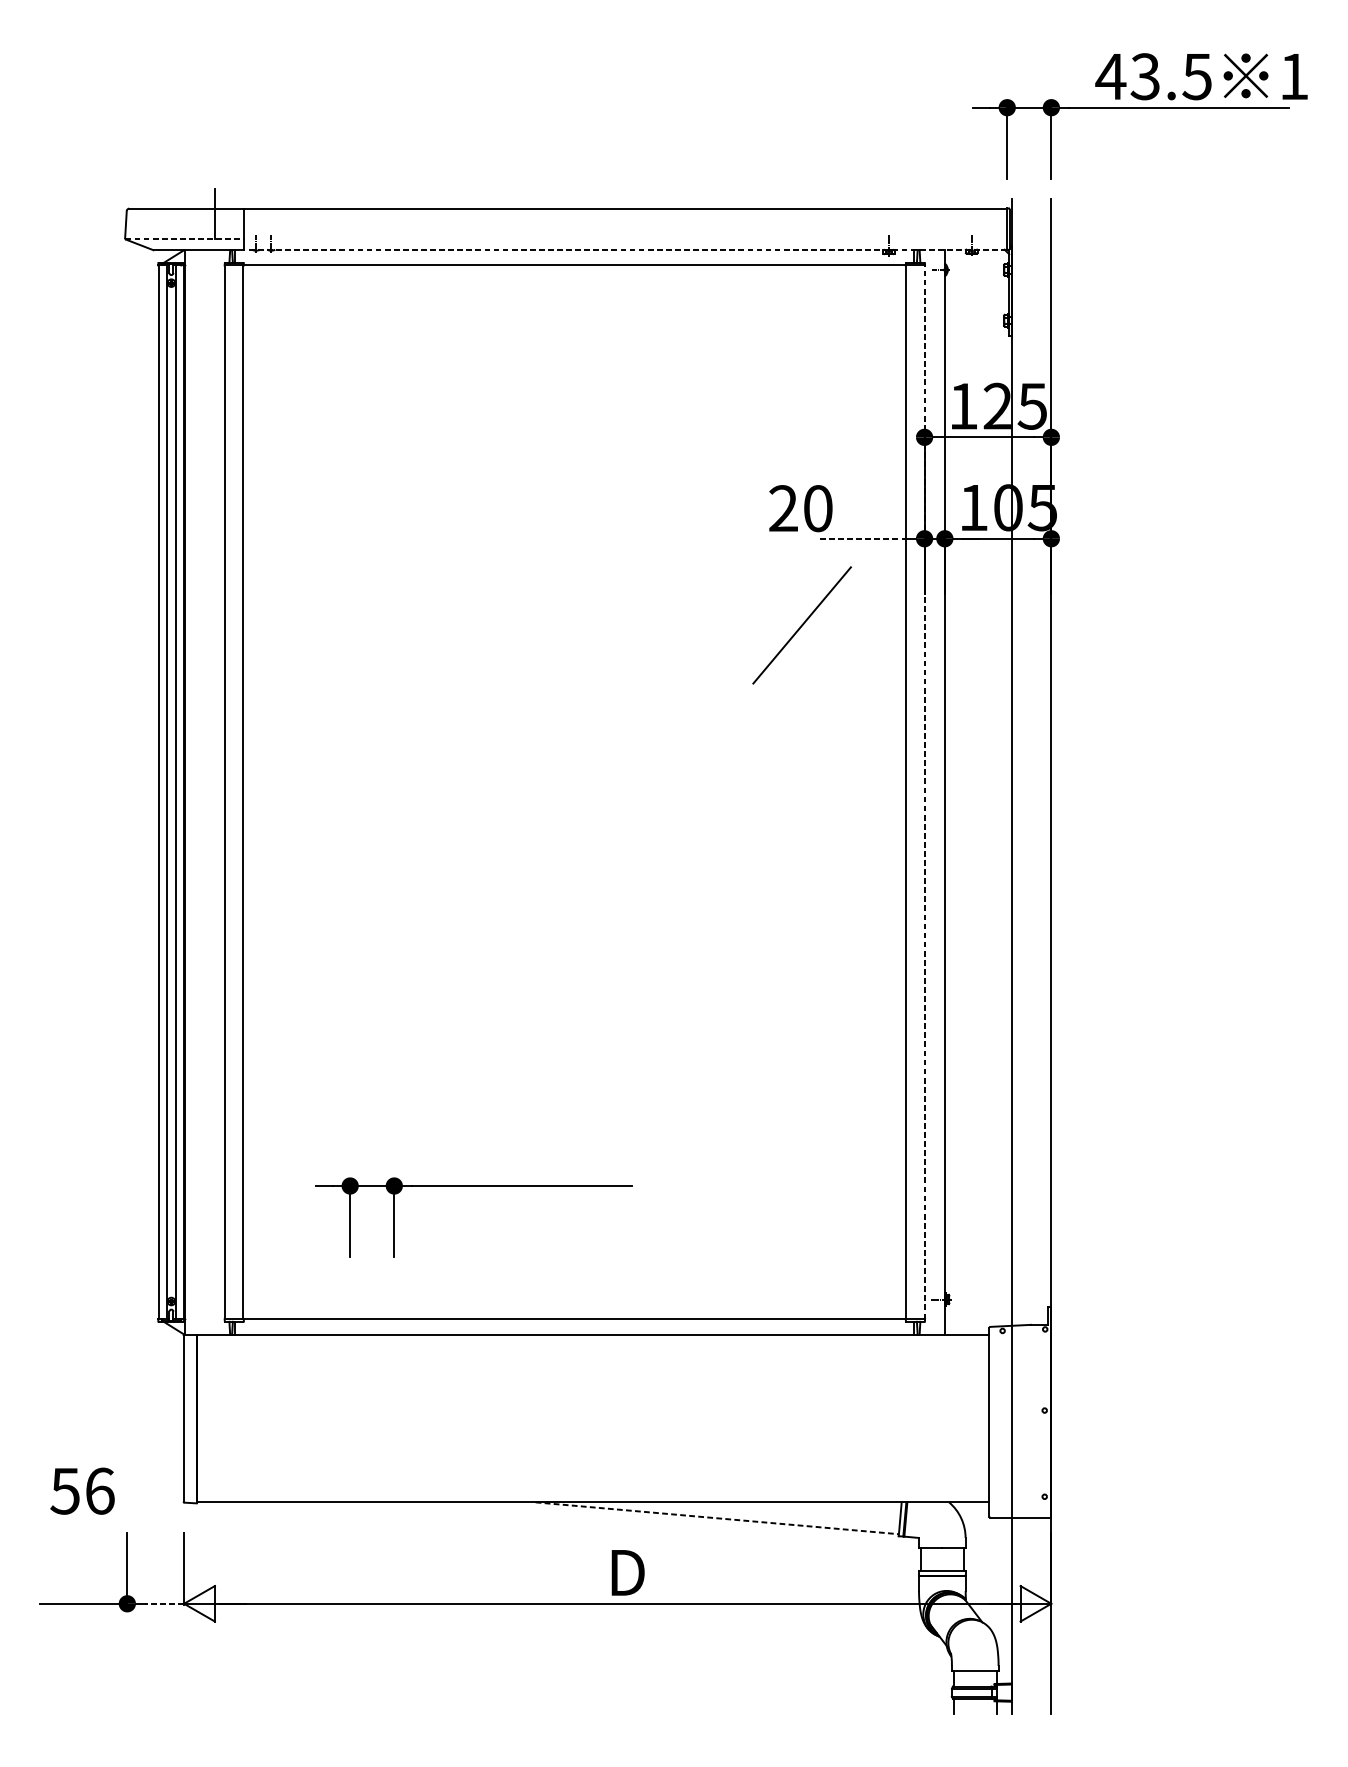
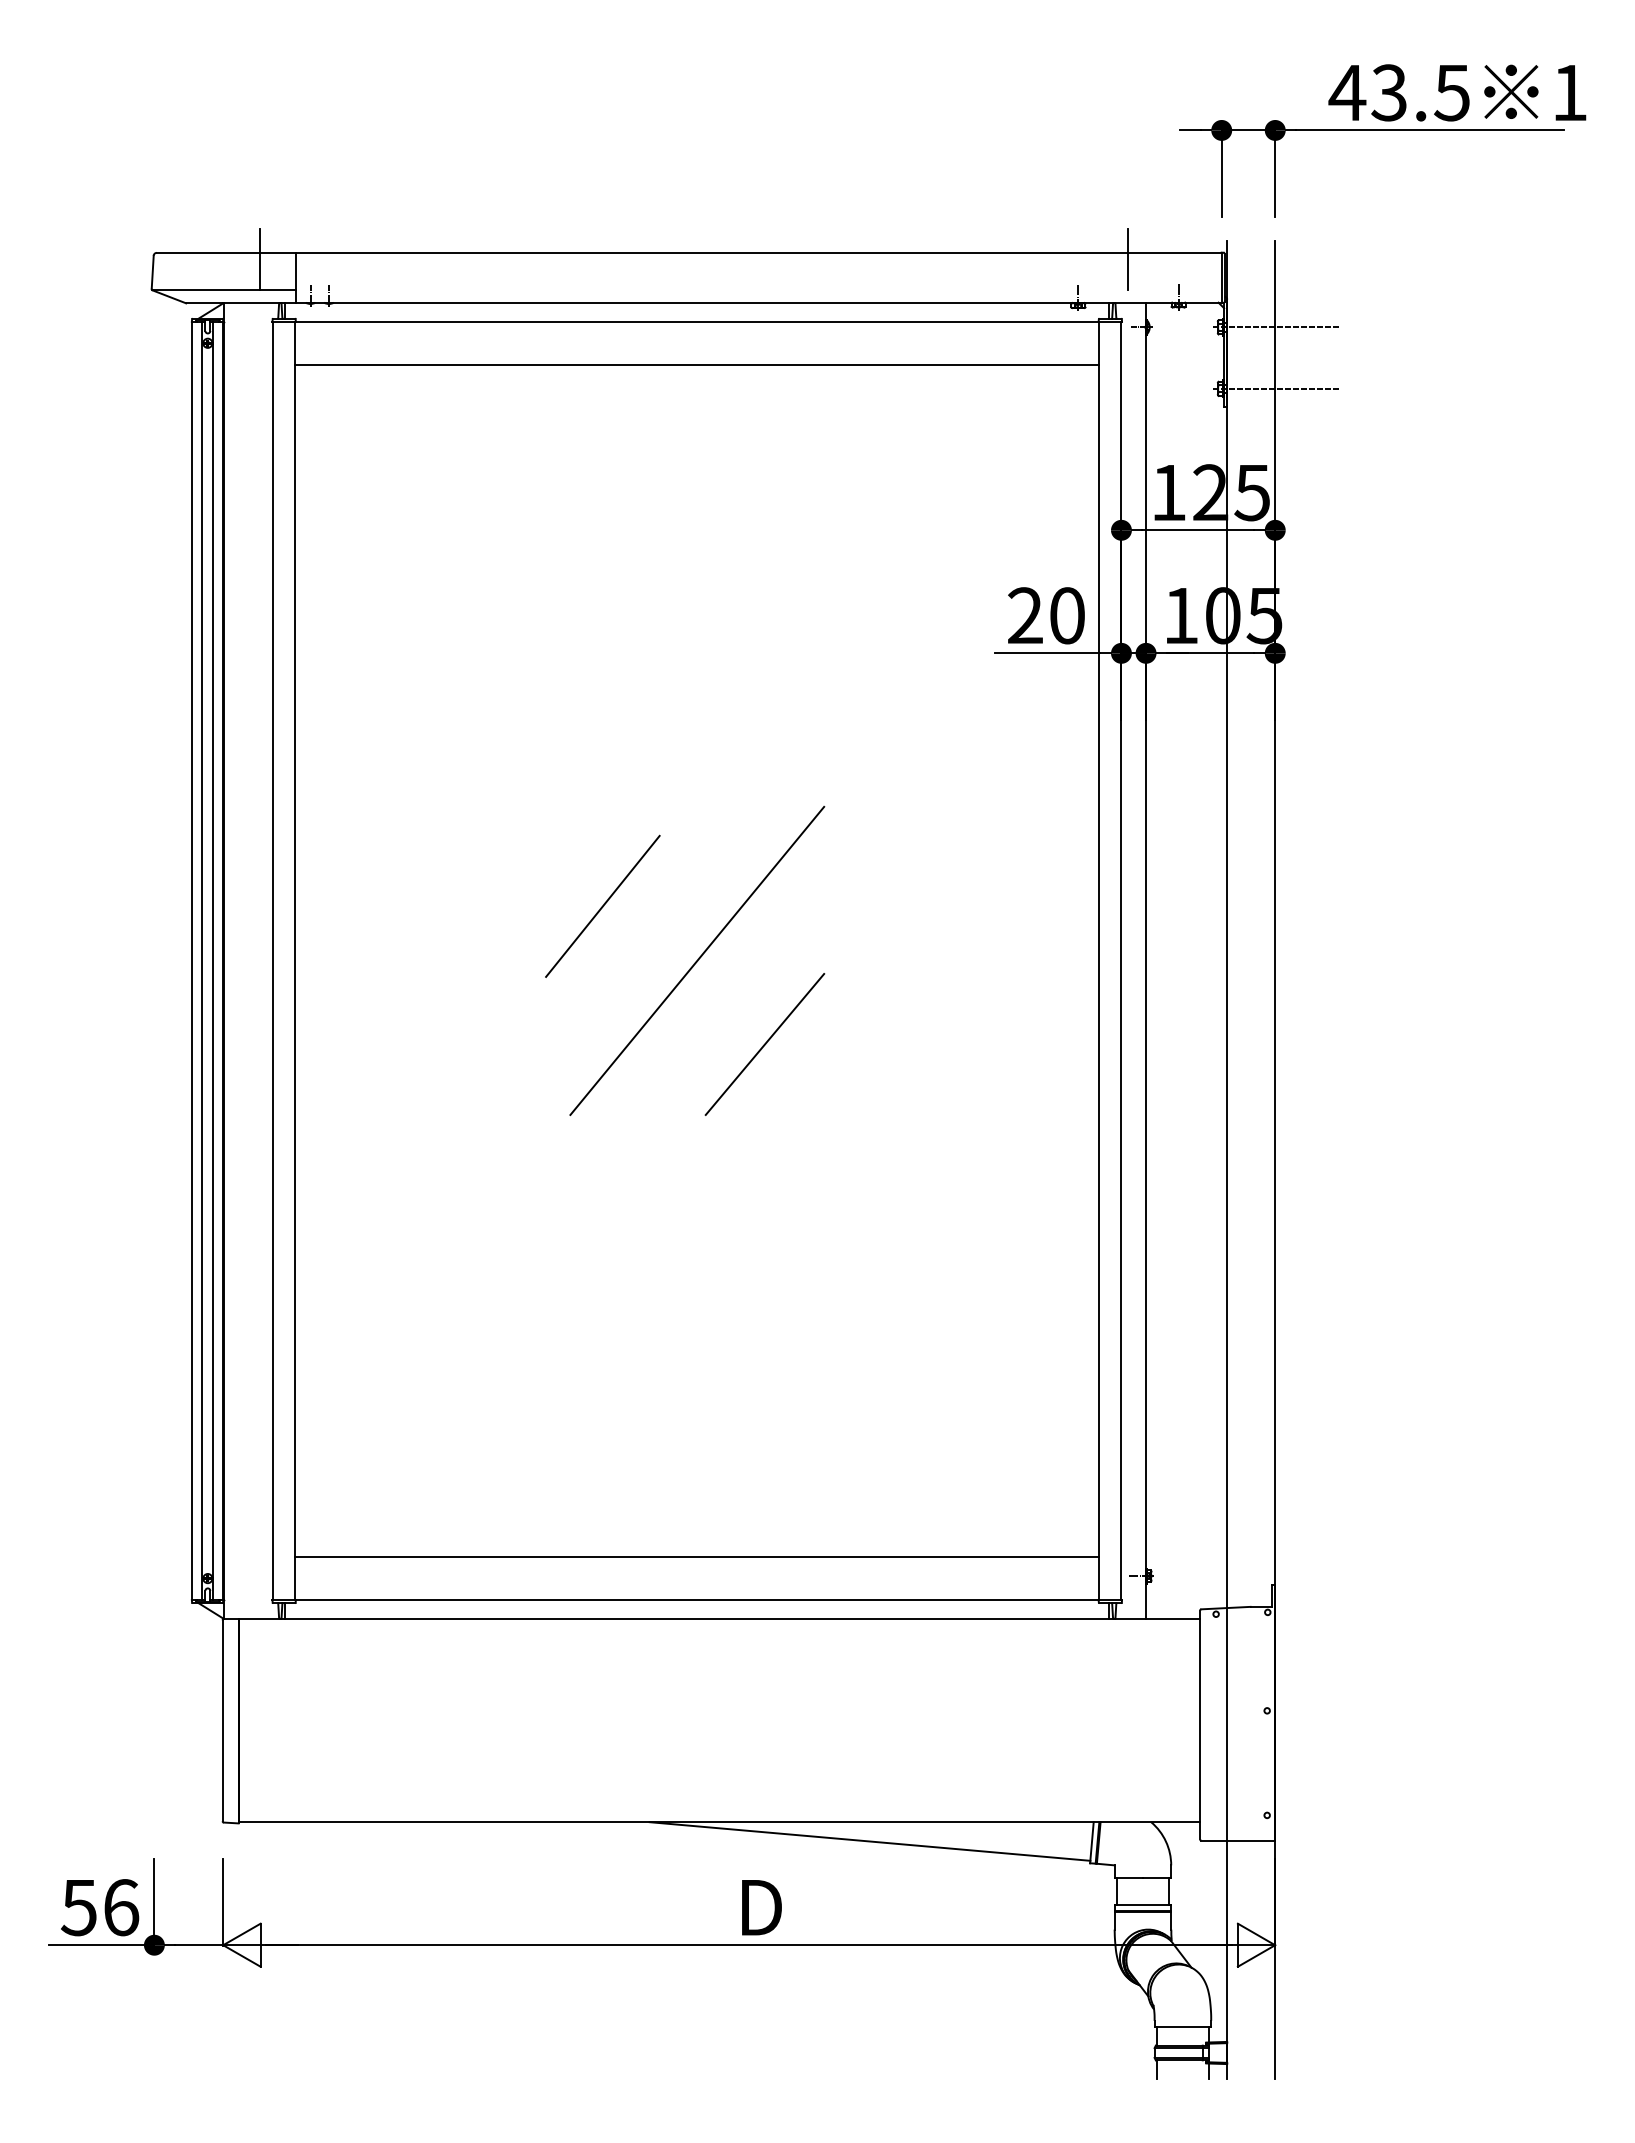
line: (929, 214) -> (1127, 259), added
line: (185, 239) -> (224, 290), dashed -> solid
line: (625, 249) -> (758, 302), dashed -> solid
line: (1052, 270) -> (1276, 327), added
line: (575, 300) -> (697, 364), added
line: (1052, 320) -> (1276, 388), added
text: (800, 508) -> (1046, 615), moved
line: (863, 538) -> (1047, 653), dashed -> solid
line: (801, 625) -> (764, 1044), moved
line: (496, 746) -> (602, 905), added
line: (575, 791) -> (697, 960), added
line: (924, 791) -> (1121, 960), dashed -> solid
part: (473, 1186) -> (574, 1438), removed
line: (575, 1284) -> (697, 1557), added
text: (82, 1491) -> (100, 1907), moved
line: (717, 1518) -> (870, 1841), dashed -> solid
line: (164, 1604) -> (199, 1945), dashed -> solid

